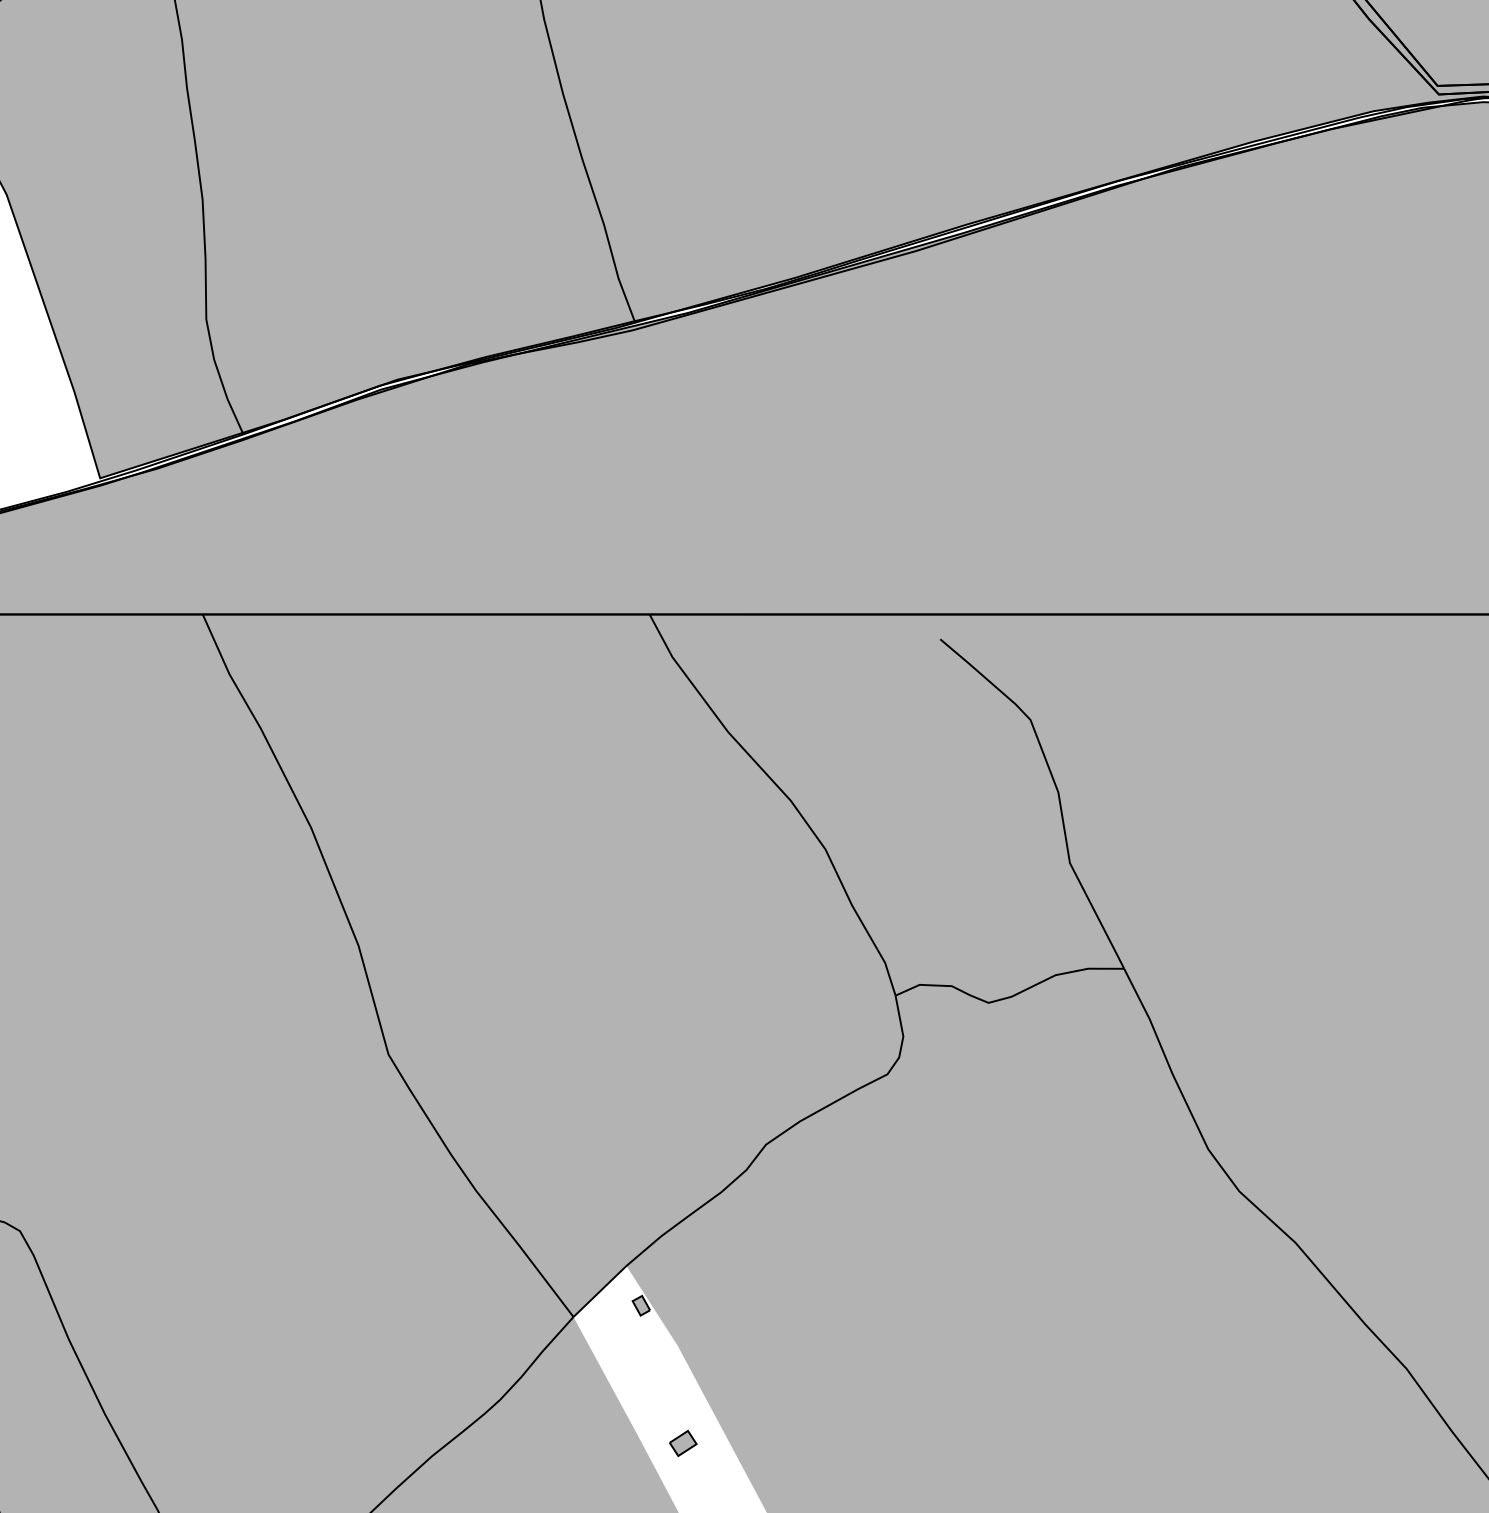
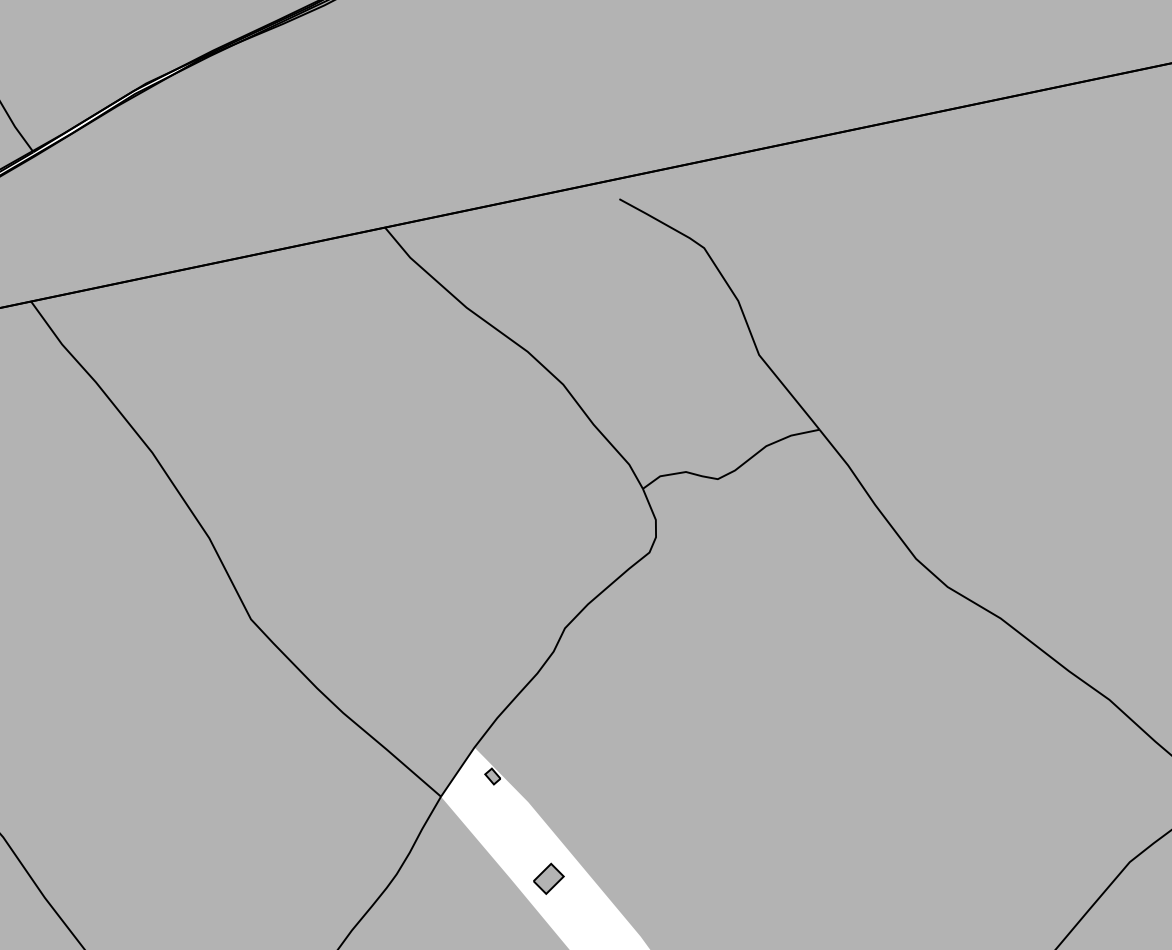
part: (683, 1442) -> (548, 877), size x1.4

